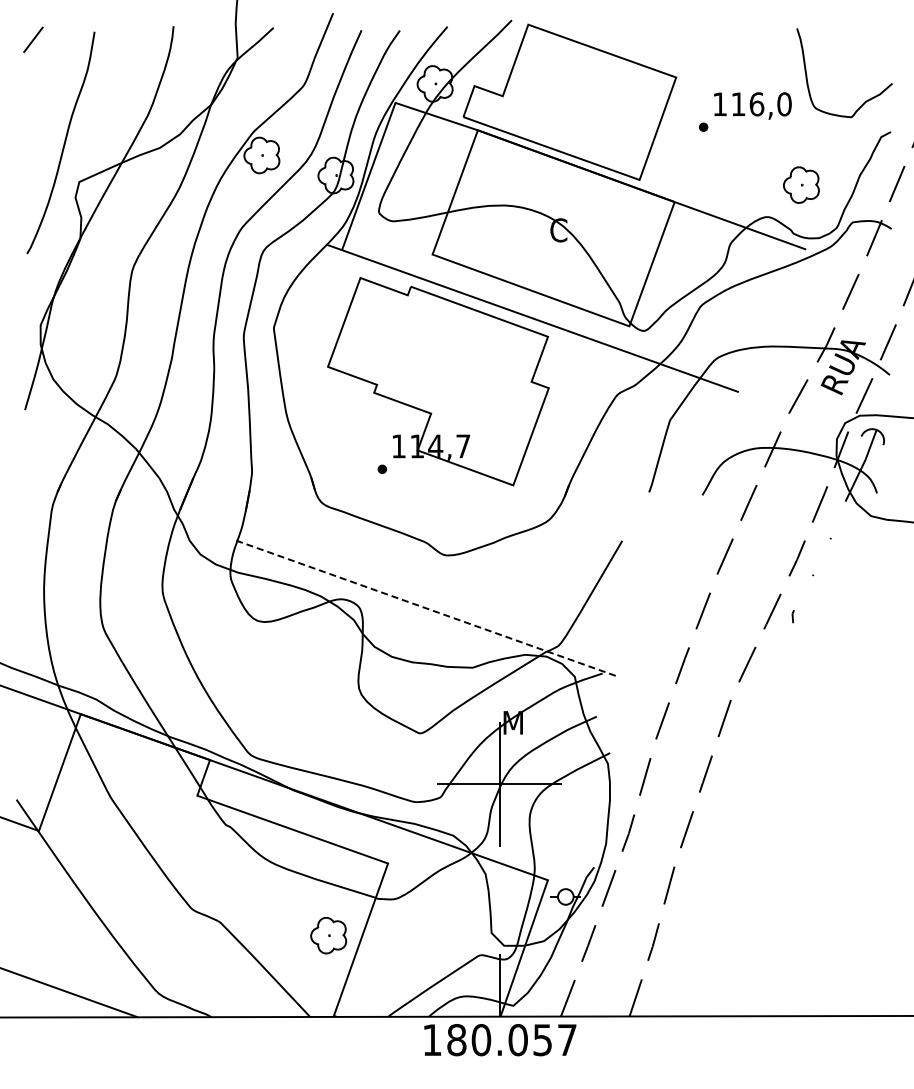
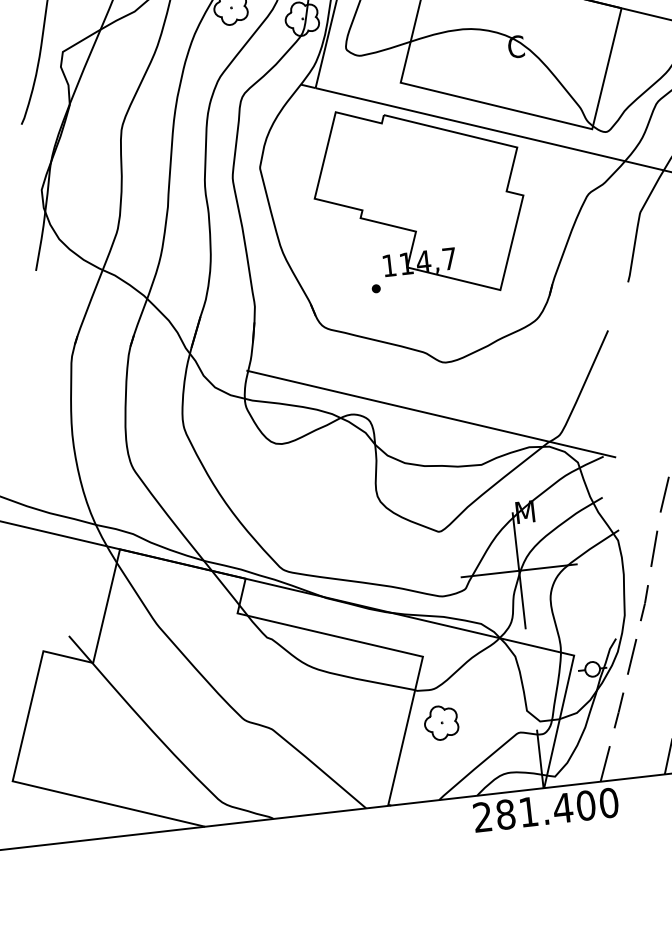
line: (425, 608) -> (431, 414), dashed -> solid
part: (328, 935) -> (441, 722), moved
text: (500, 1040) -> (546, 810), 180.057 -> 281.400

